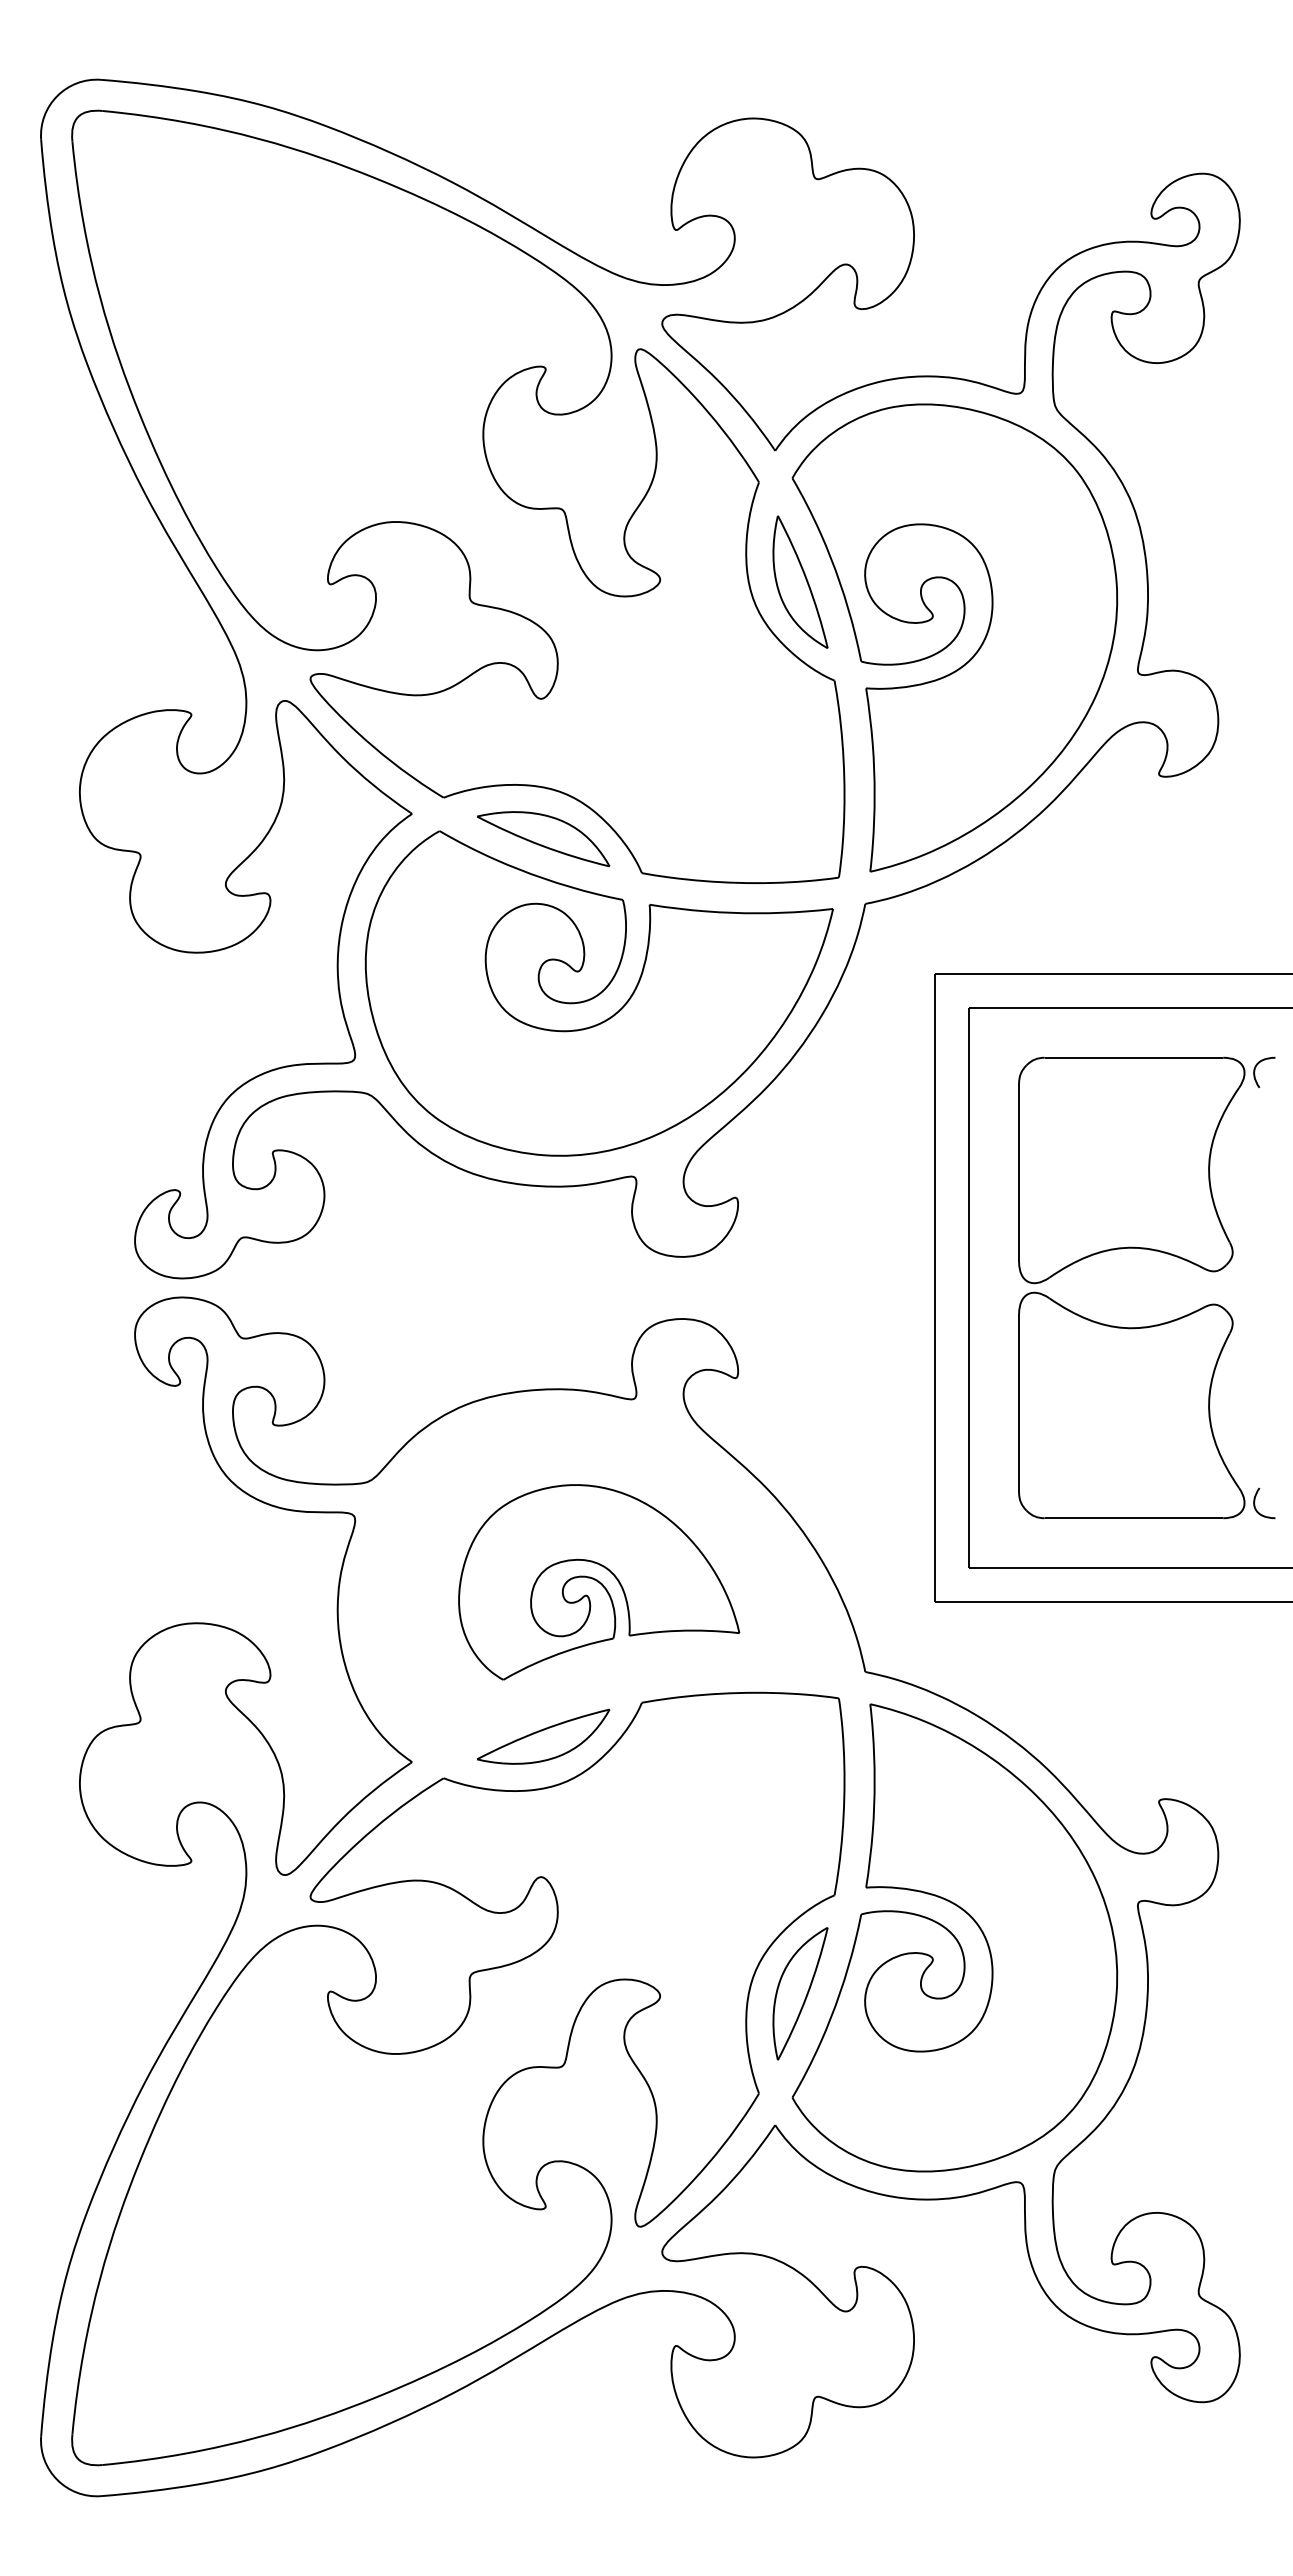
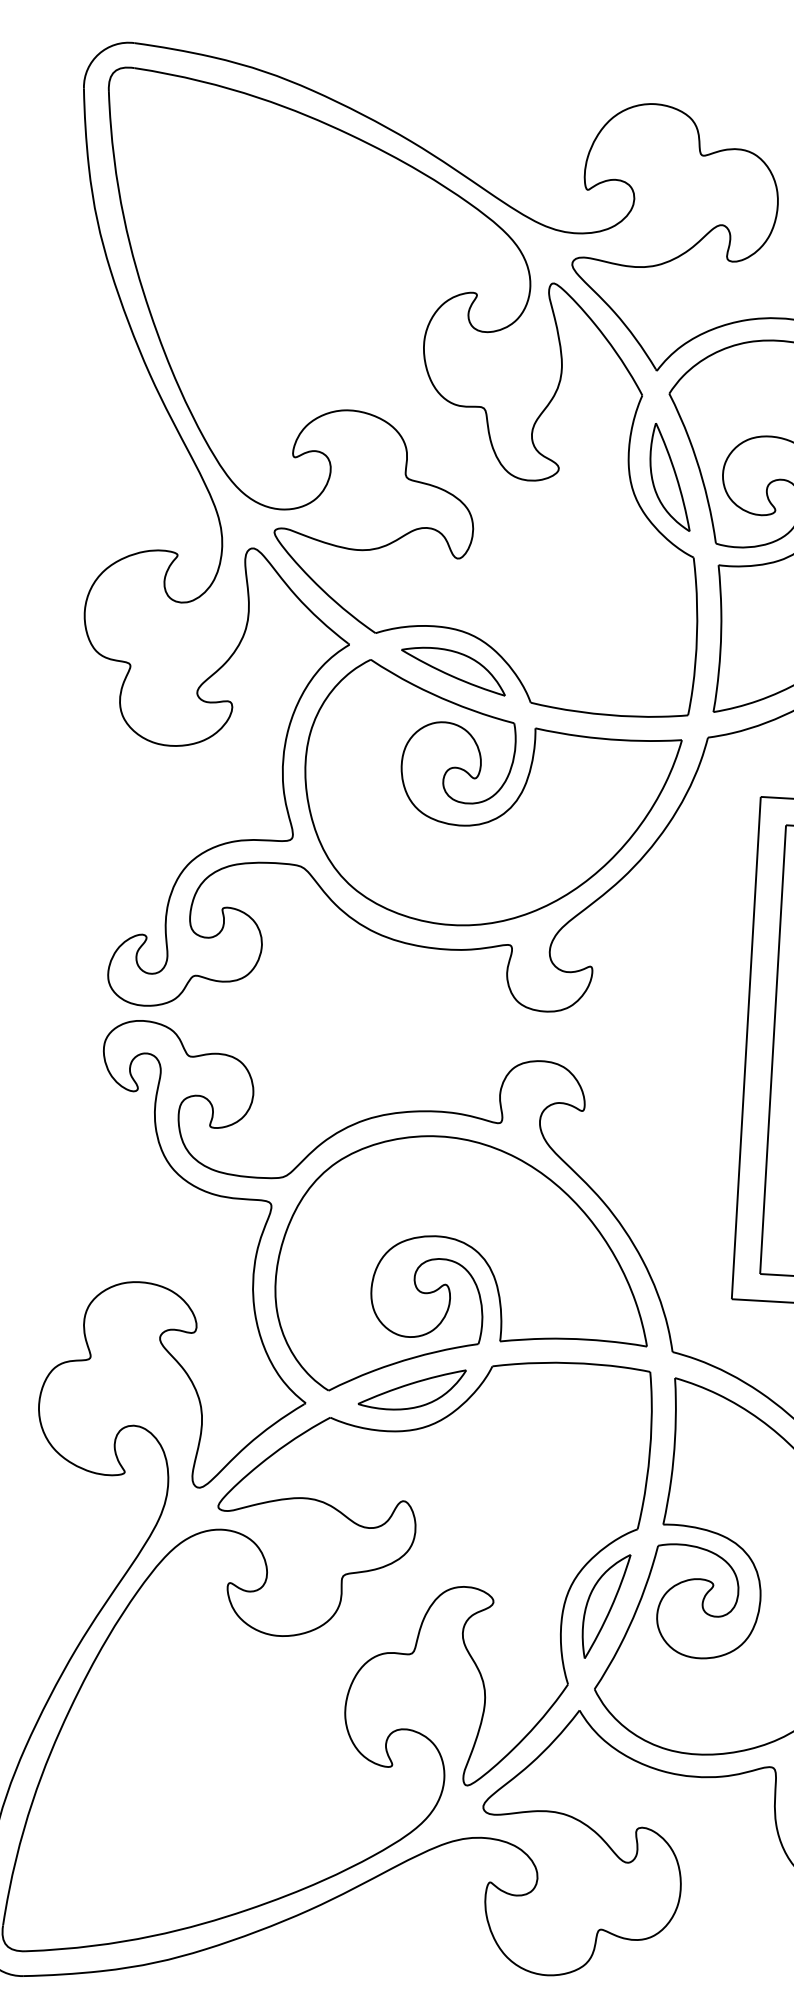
part: (598, 1582) -> (463, 1268), size x1.67

